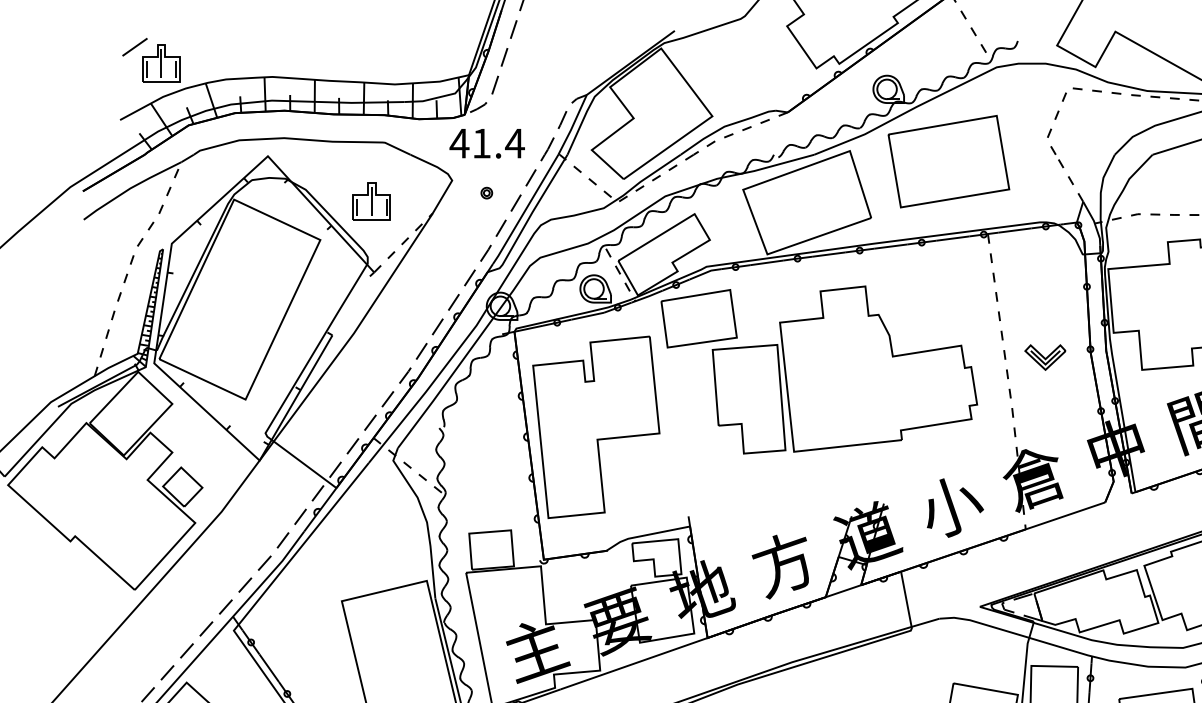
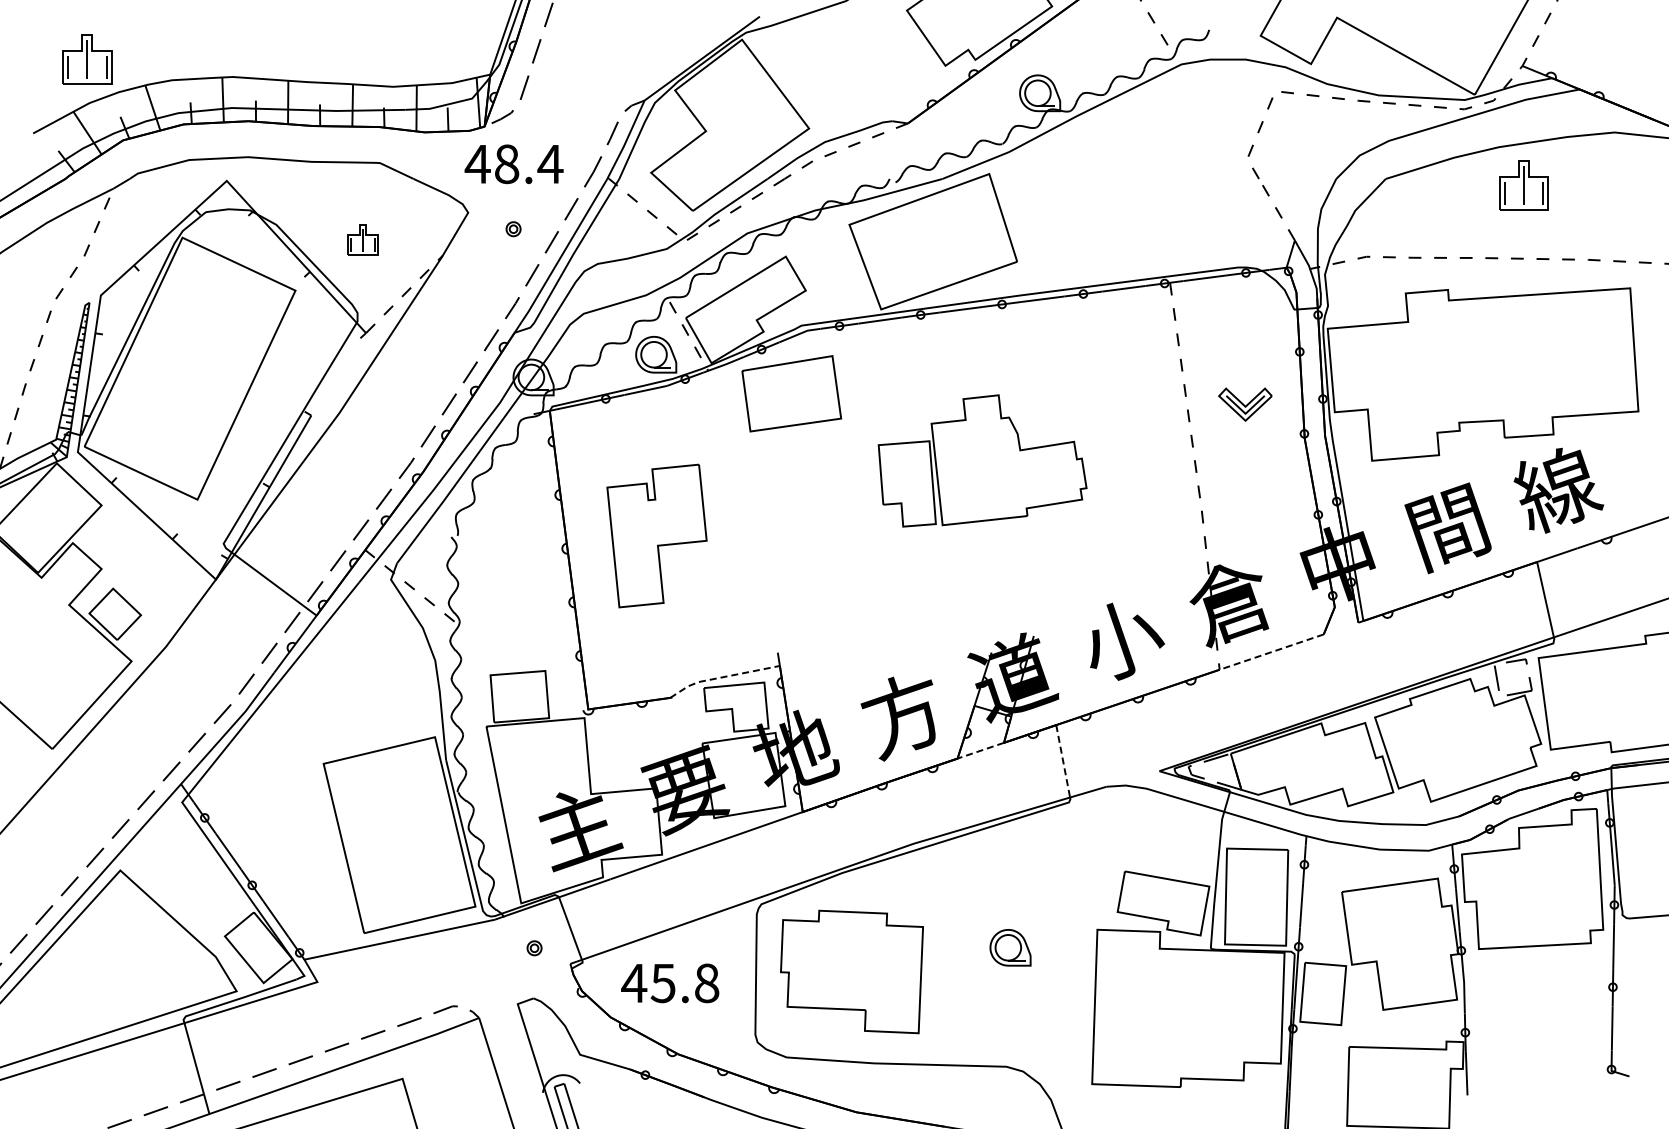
line: (134, 46) -> (52, 37), removed
text: (482, 143) -> (507, 164), 41.4 -> 48.4
part: (948, 161) -> (1118, 187), removed
part: (371, 200) -> (362, 239), size x0.6
part: (1045, 357) -> (1245, 404), moved
part: (844, 369) -> (982, 460), size x0.6
part: (595, 426) -> (656, 535), size x0.6
line: (1065, 516) -> (1271, 652), solid -> dashed
line: (646, 535) -> (722, 677), solid -> dashed
line: (843, 591) -> (980, 750), solid -> dashed
line: (906, 599) -> (1063, 761), solid -> dashed

